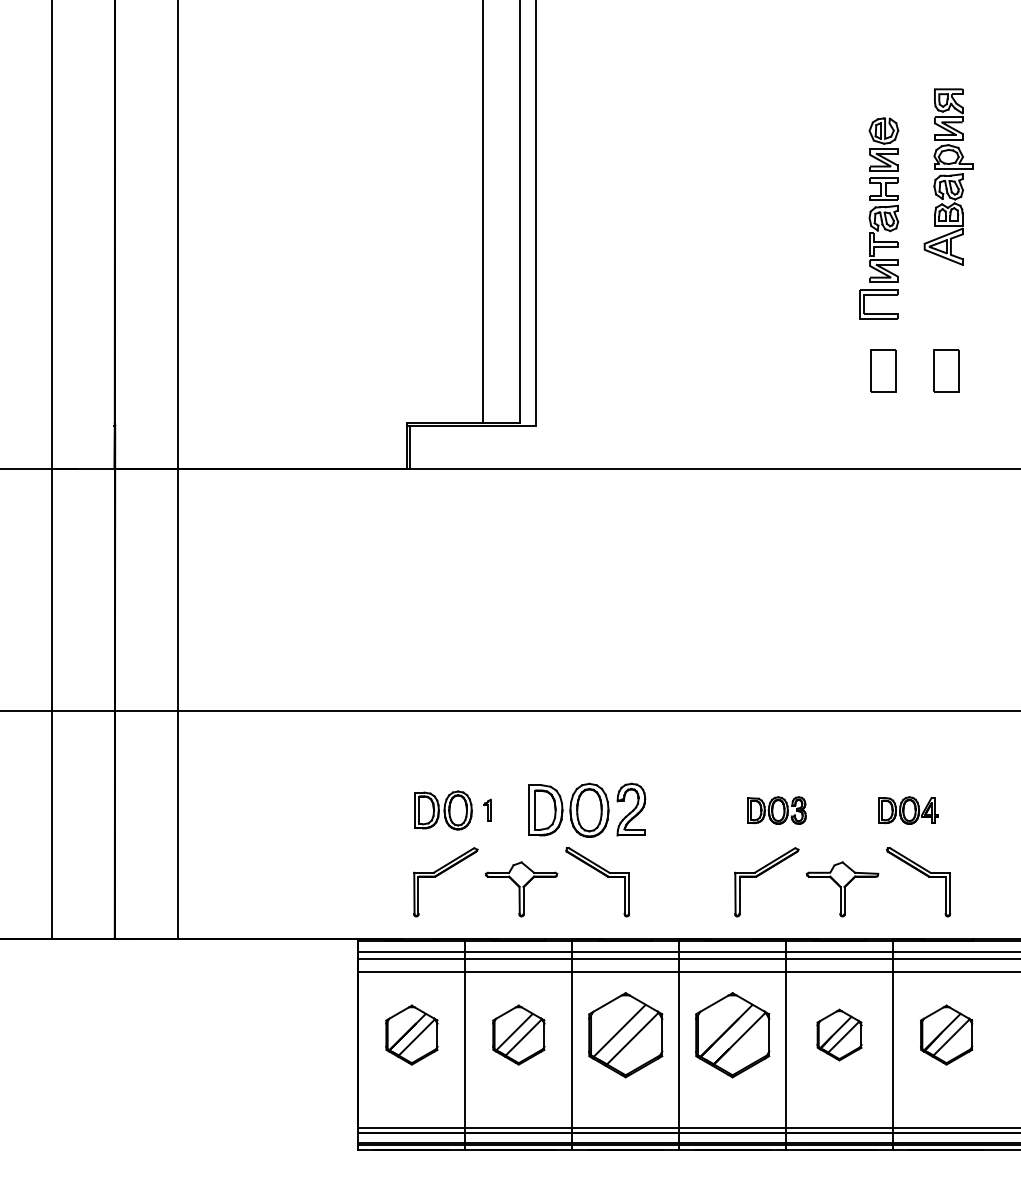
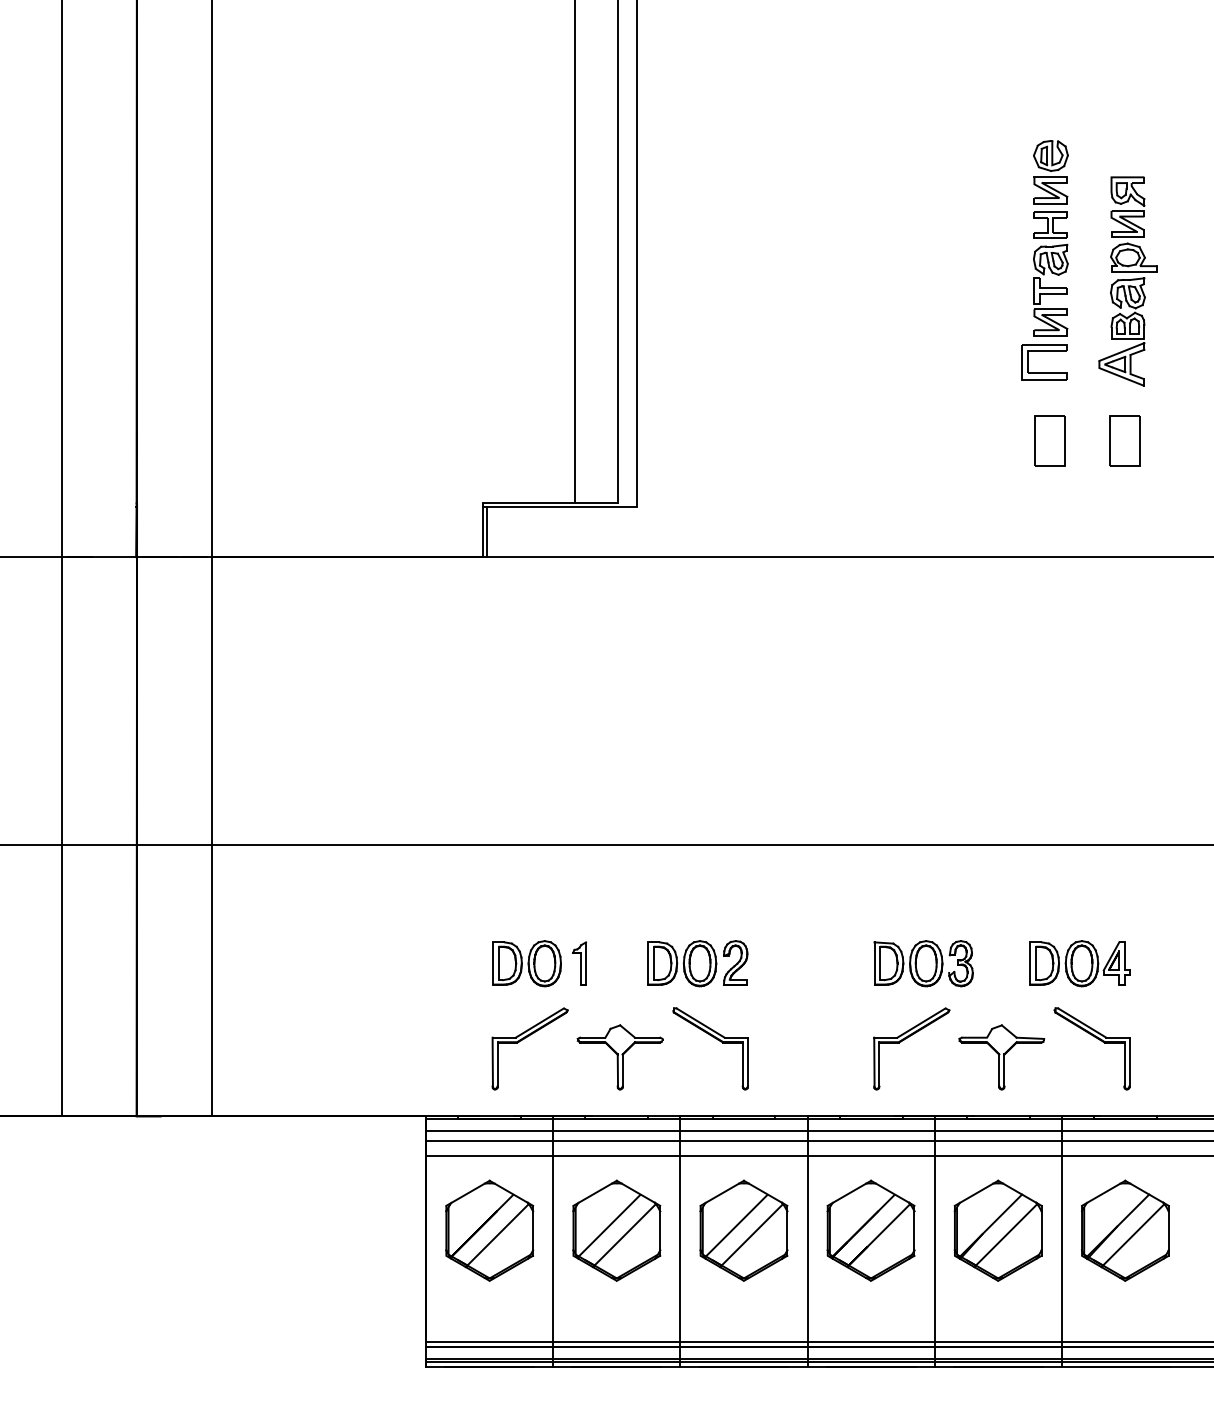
part: (948, 176) -> (1127, 281), moved
part: (487, 810) -> (579, 963), size x1.67
part: (586, 810) -> (697, 963), size x0.71
part: (776, 810) -> (923, 963), size x1.43
part: (907, 810) -> (1079, 963), size x1.43
part: (411, 1034) -> (489, 1230), size x1.43
part: (518, 1034) -> (616, 1230), size x1.43
part: (838, 1034) -> (997, 1230), size x1.67
part: (946, 1034) -> (1125, 1230), size x1.43

